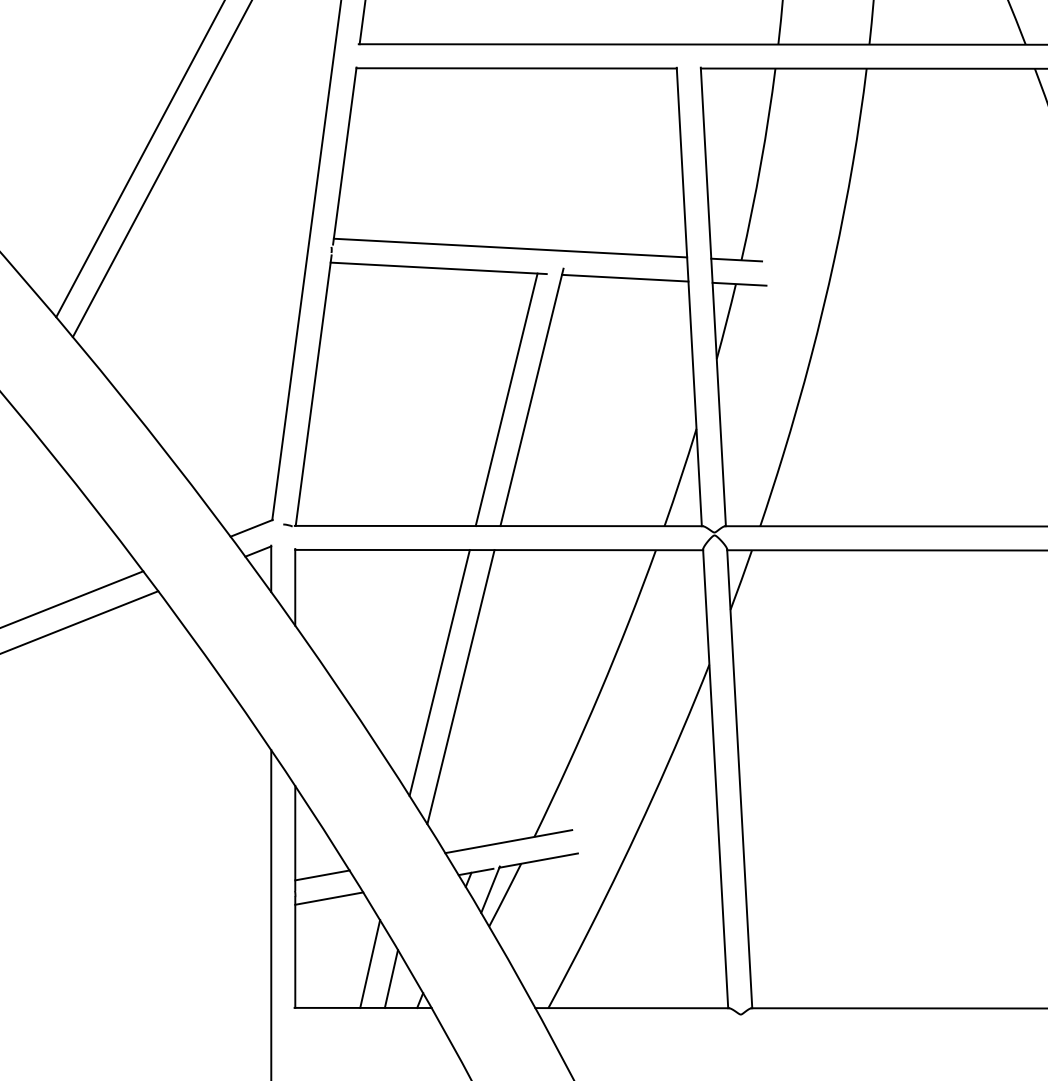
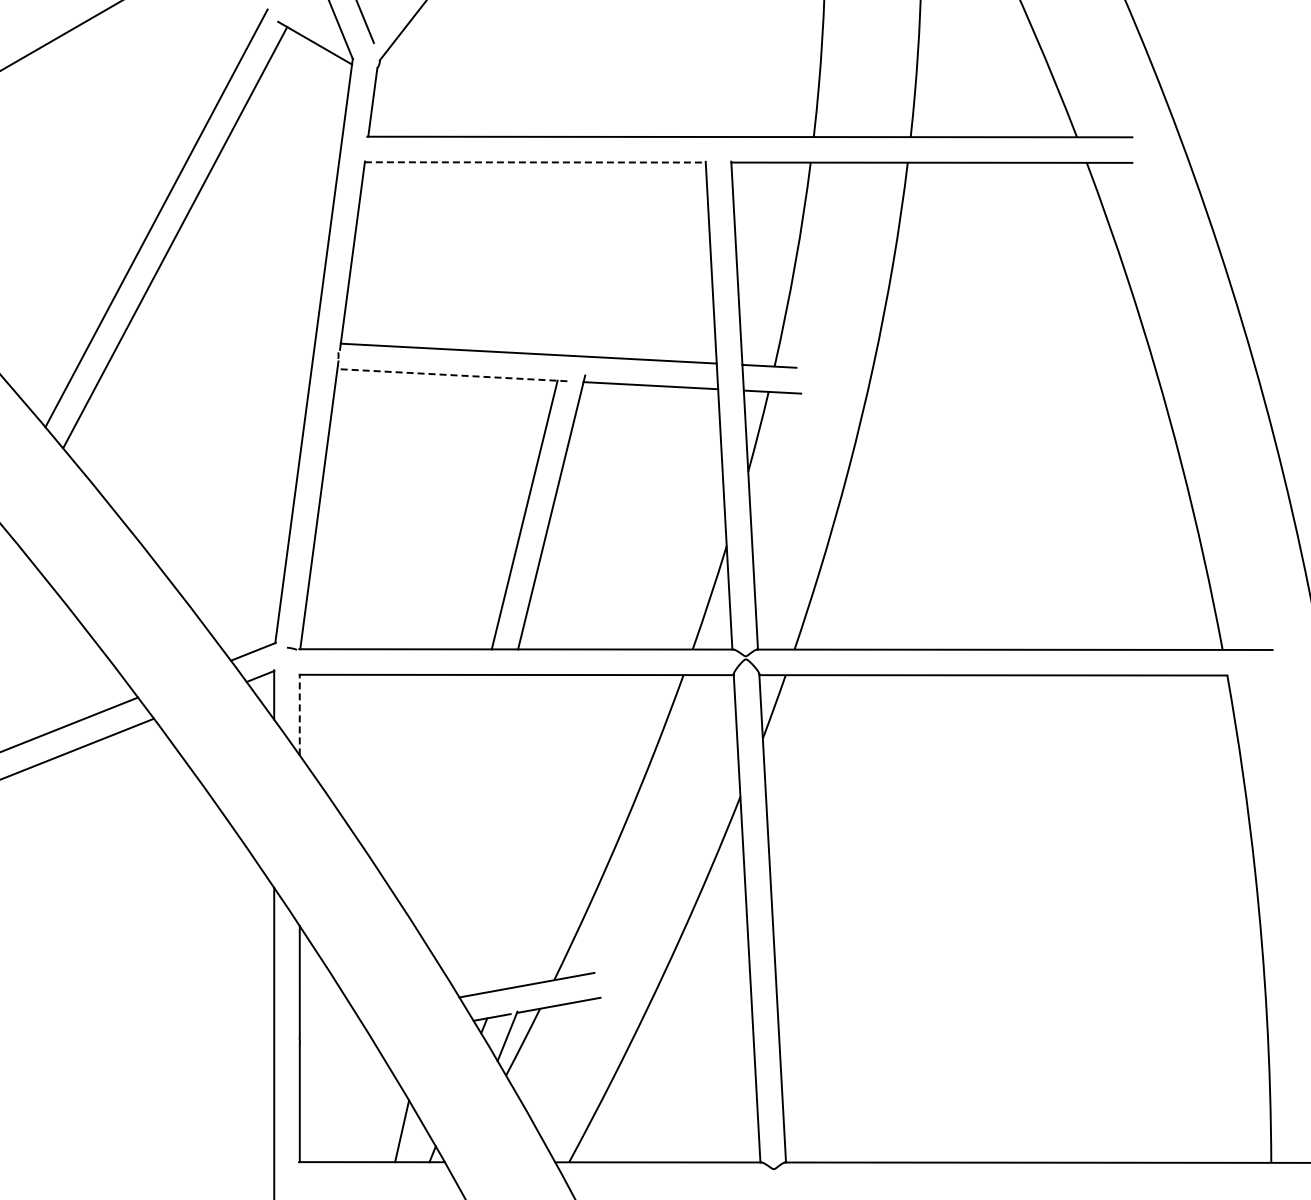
line: (516, 68) -> (535, 162), solid -> dashed
line: (437, 268) -> (451, 375), solid -> dashed
line: (295, 587) -> (299, 714), solid -> dashed
line: (439, 672) -> (453, 805), removed
line: (460, 686) -> (475, 820), removed
line: (322, 874) -> (328, 1020), removed
line: (328, 898) -> (335, 1045), removed
line: (370, 964) -> (379, 1115), removed

